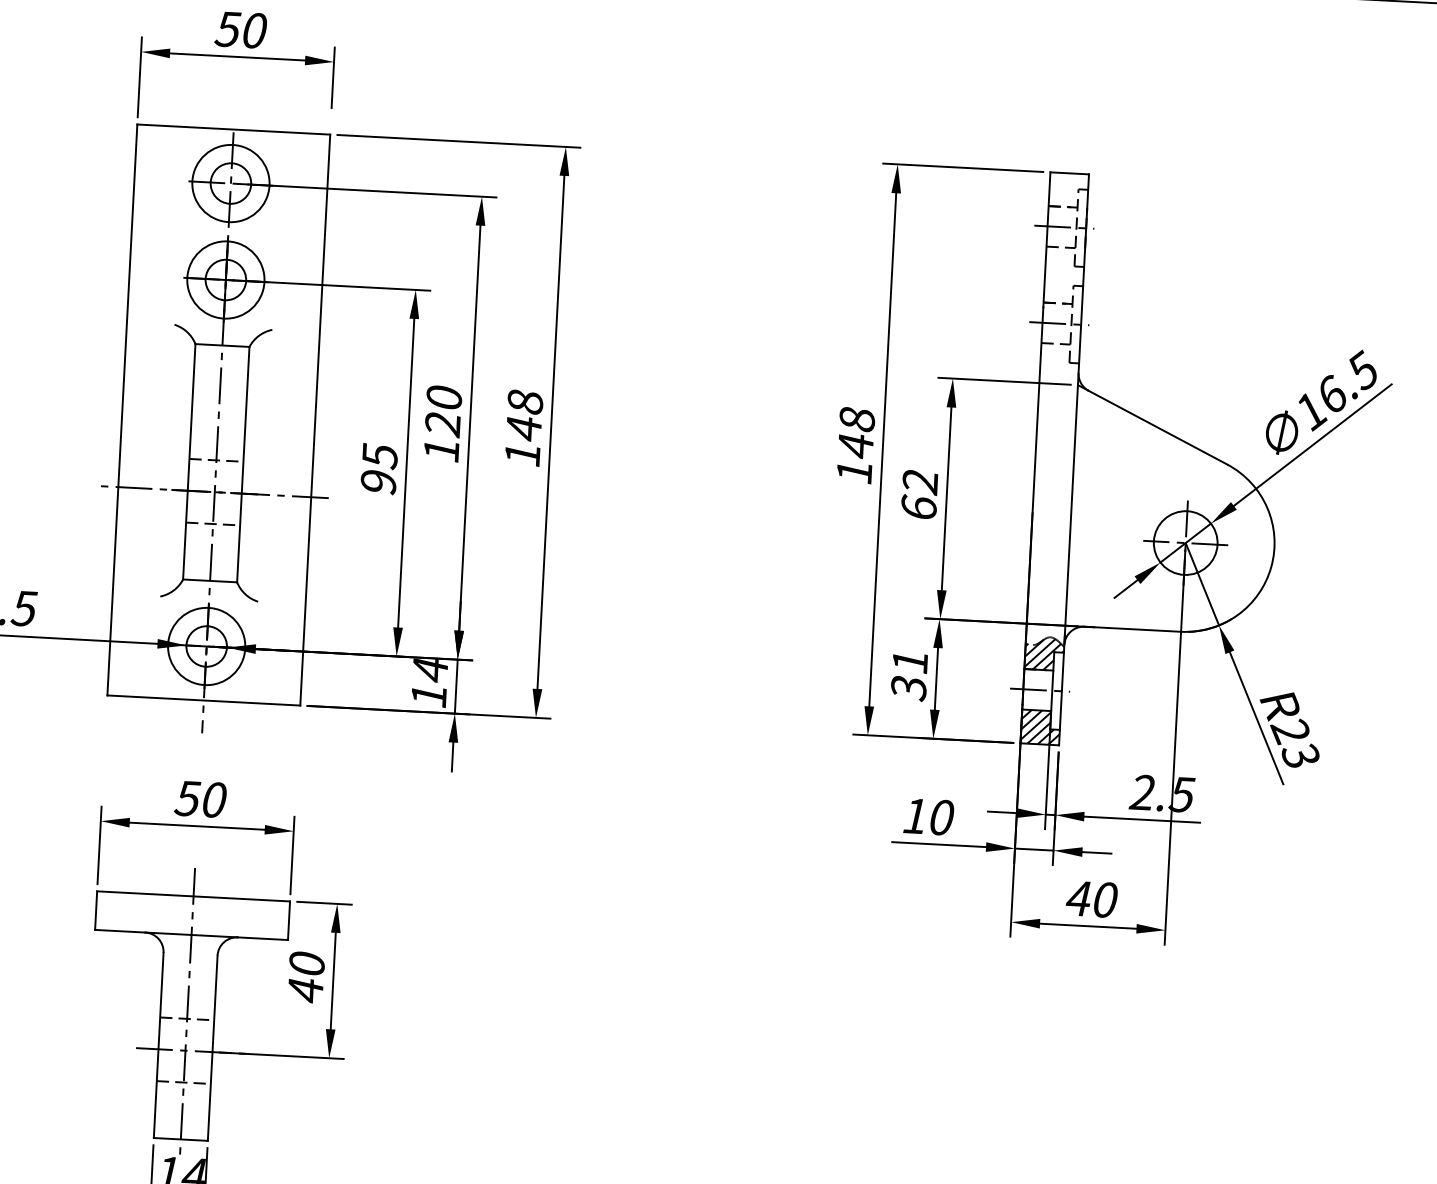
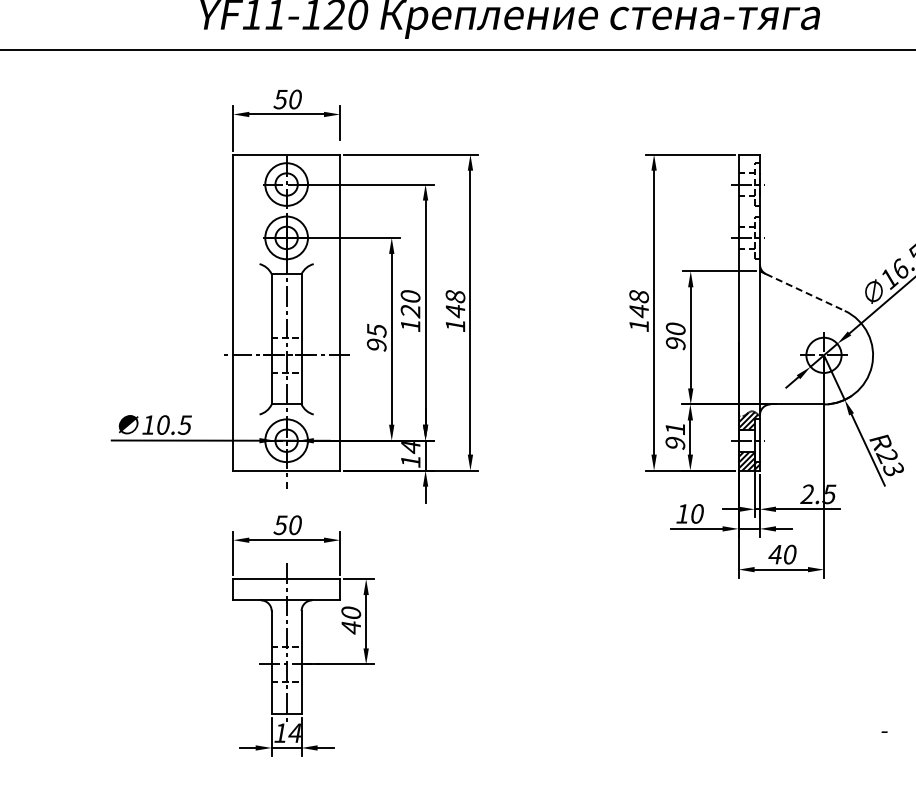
line: (1158, 427) -> (805, 292), solid -> dashed
text: (919, 494) -> (675, 336), 62 -> 90
text: (909, 688) -> (675, 443), 31 -> 91

